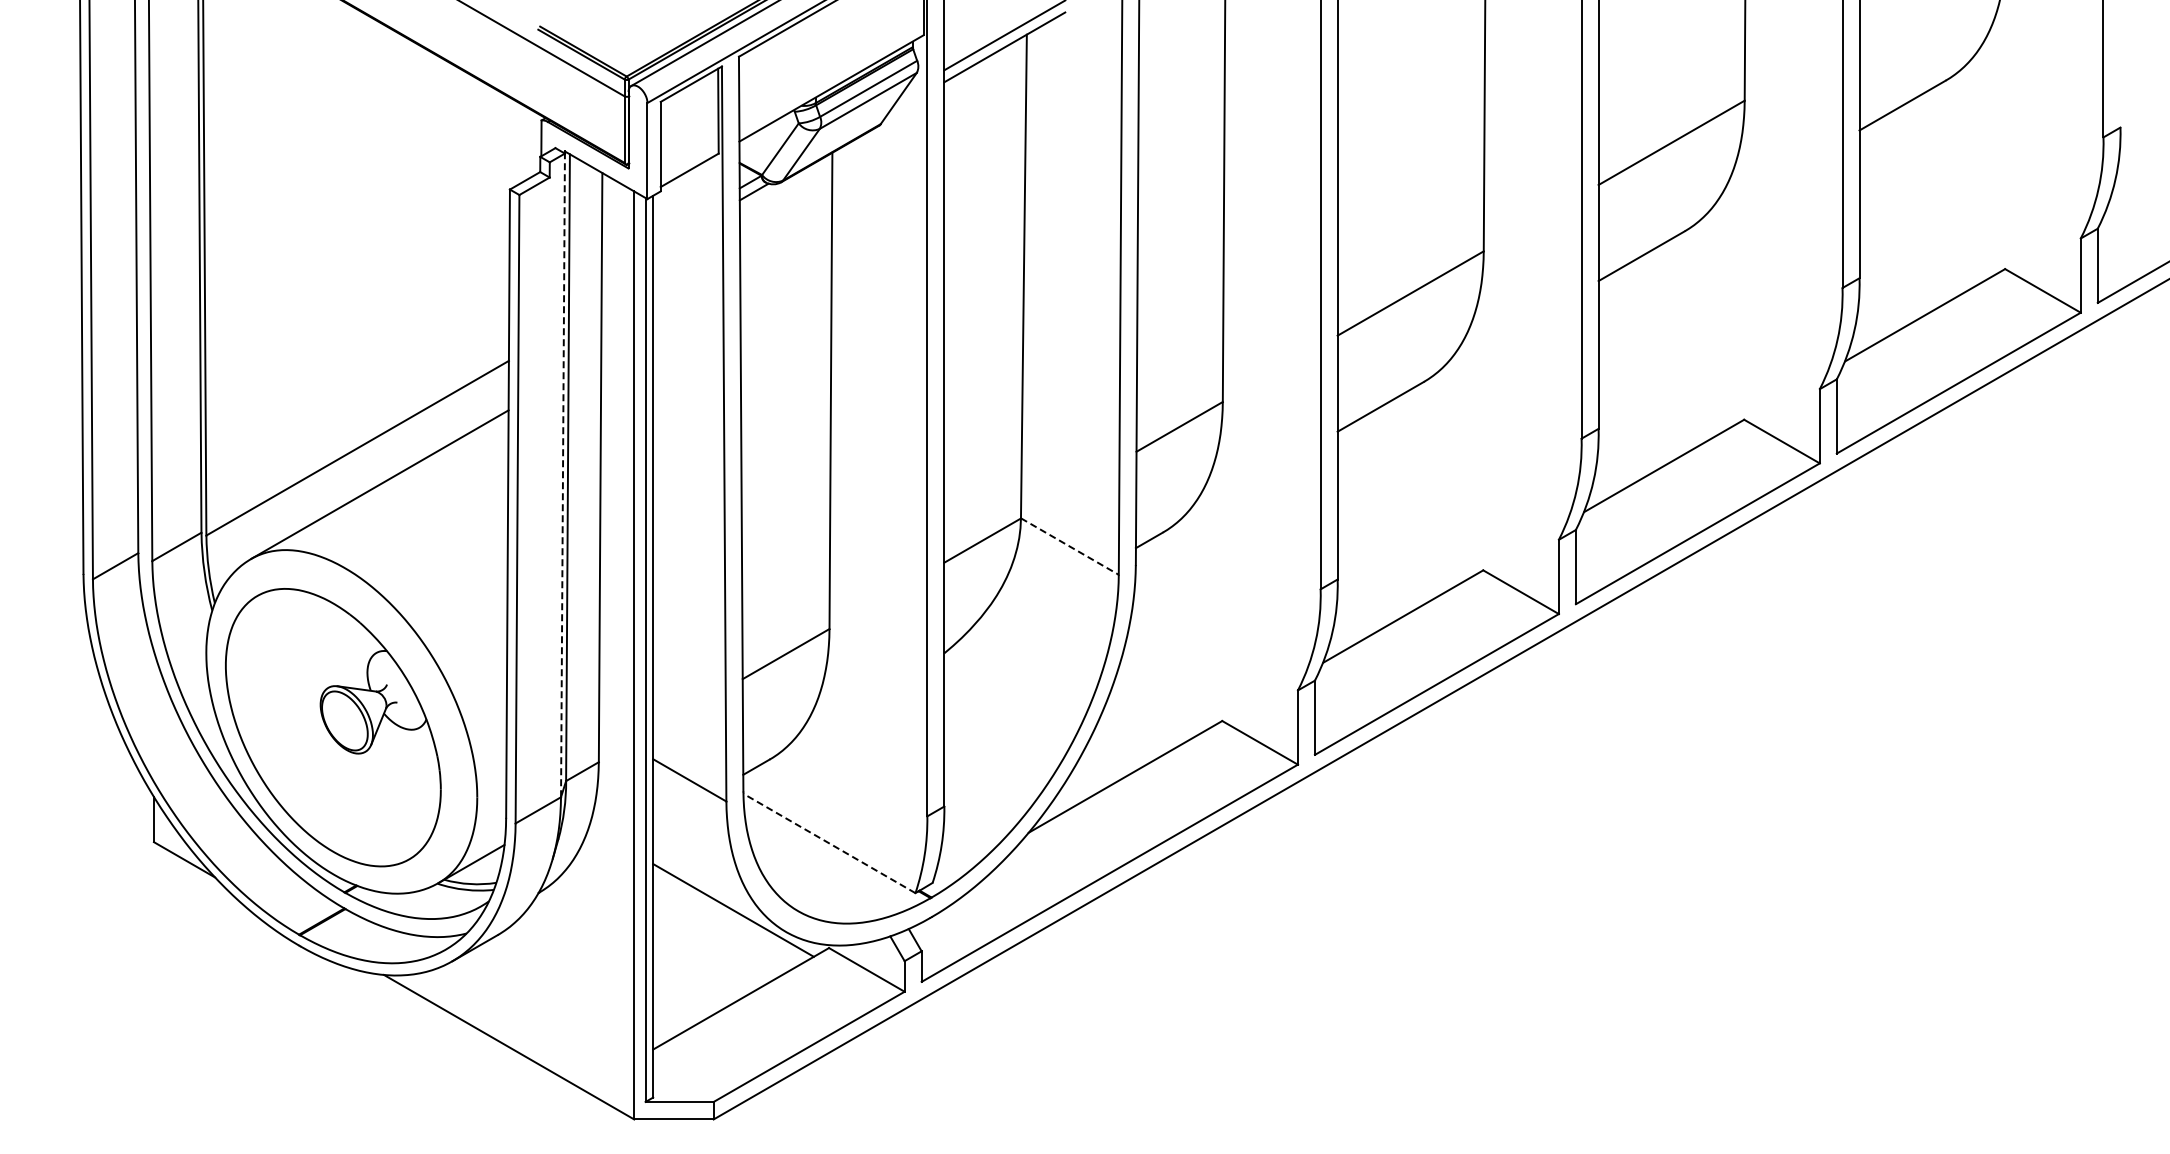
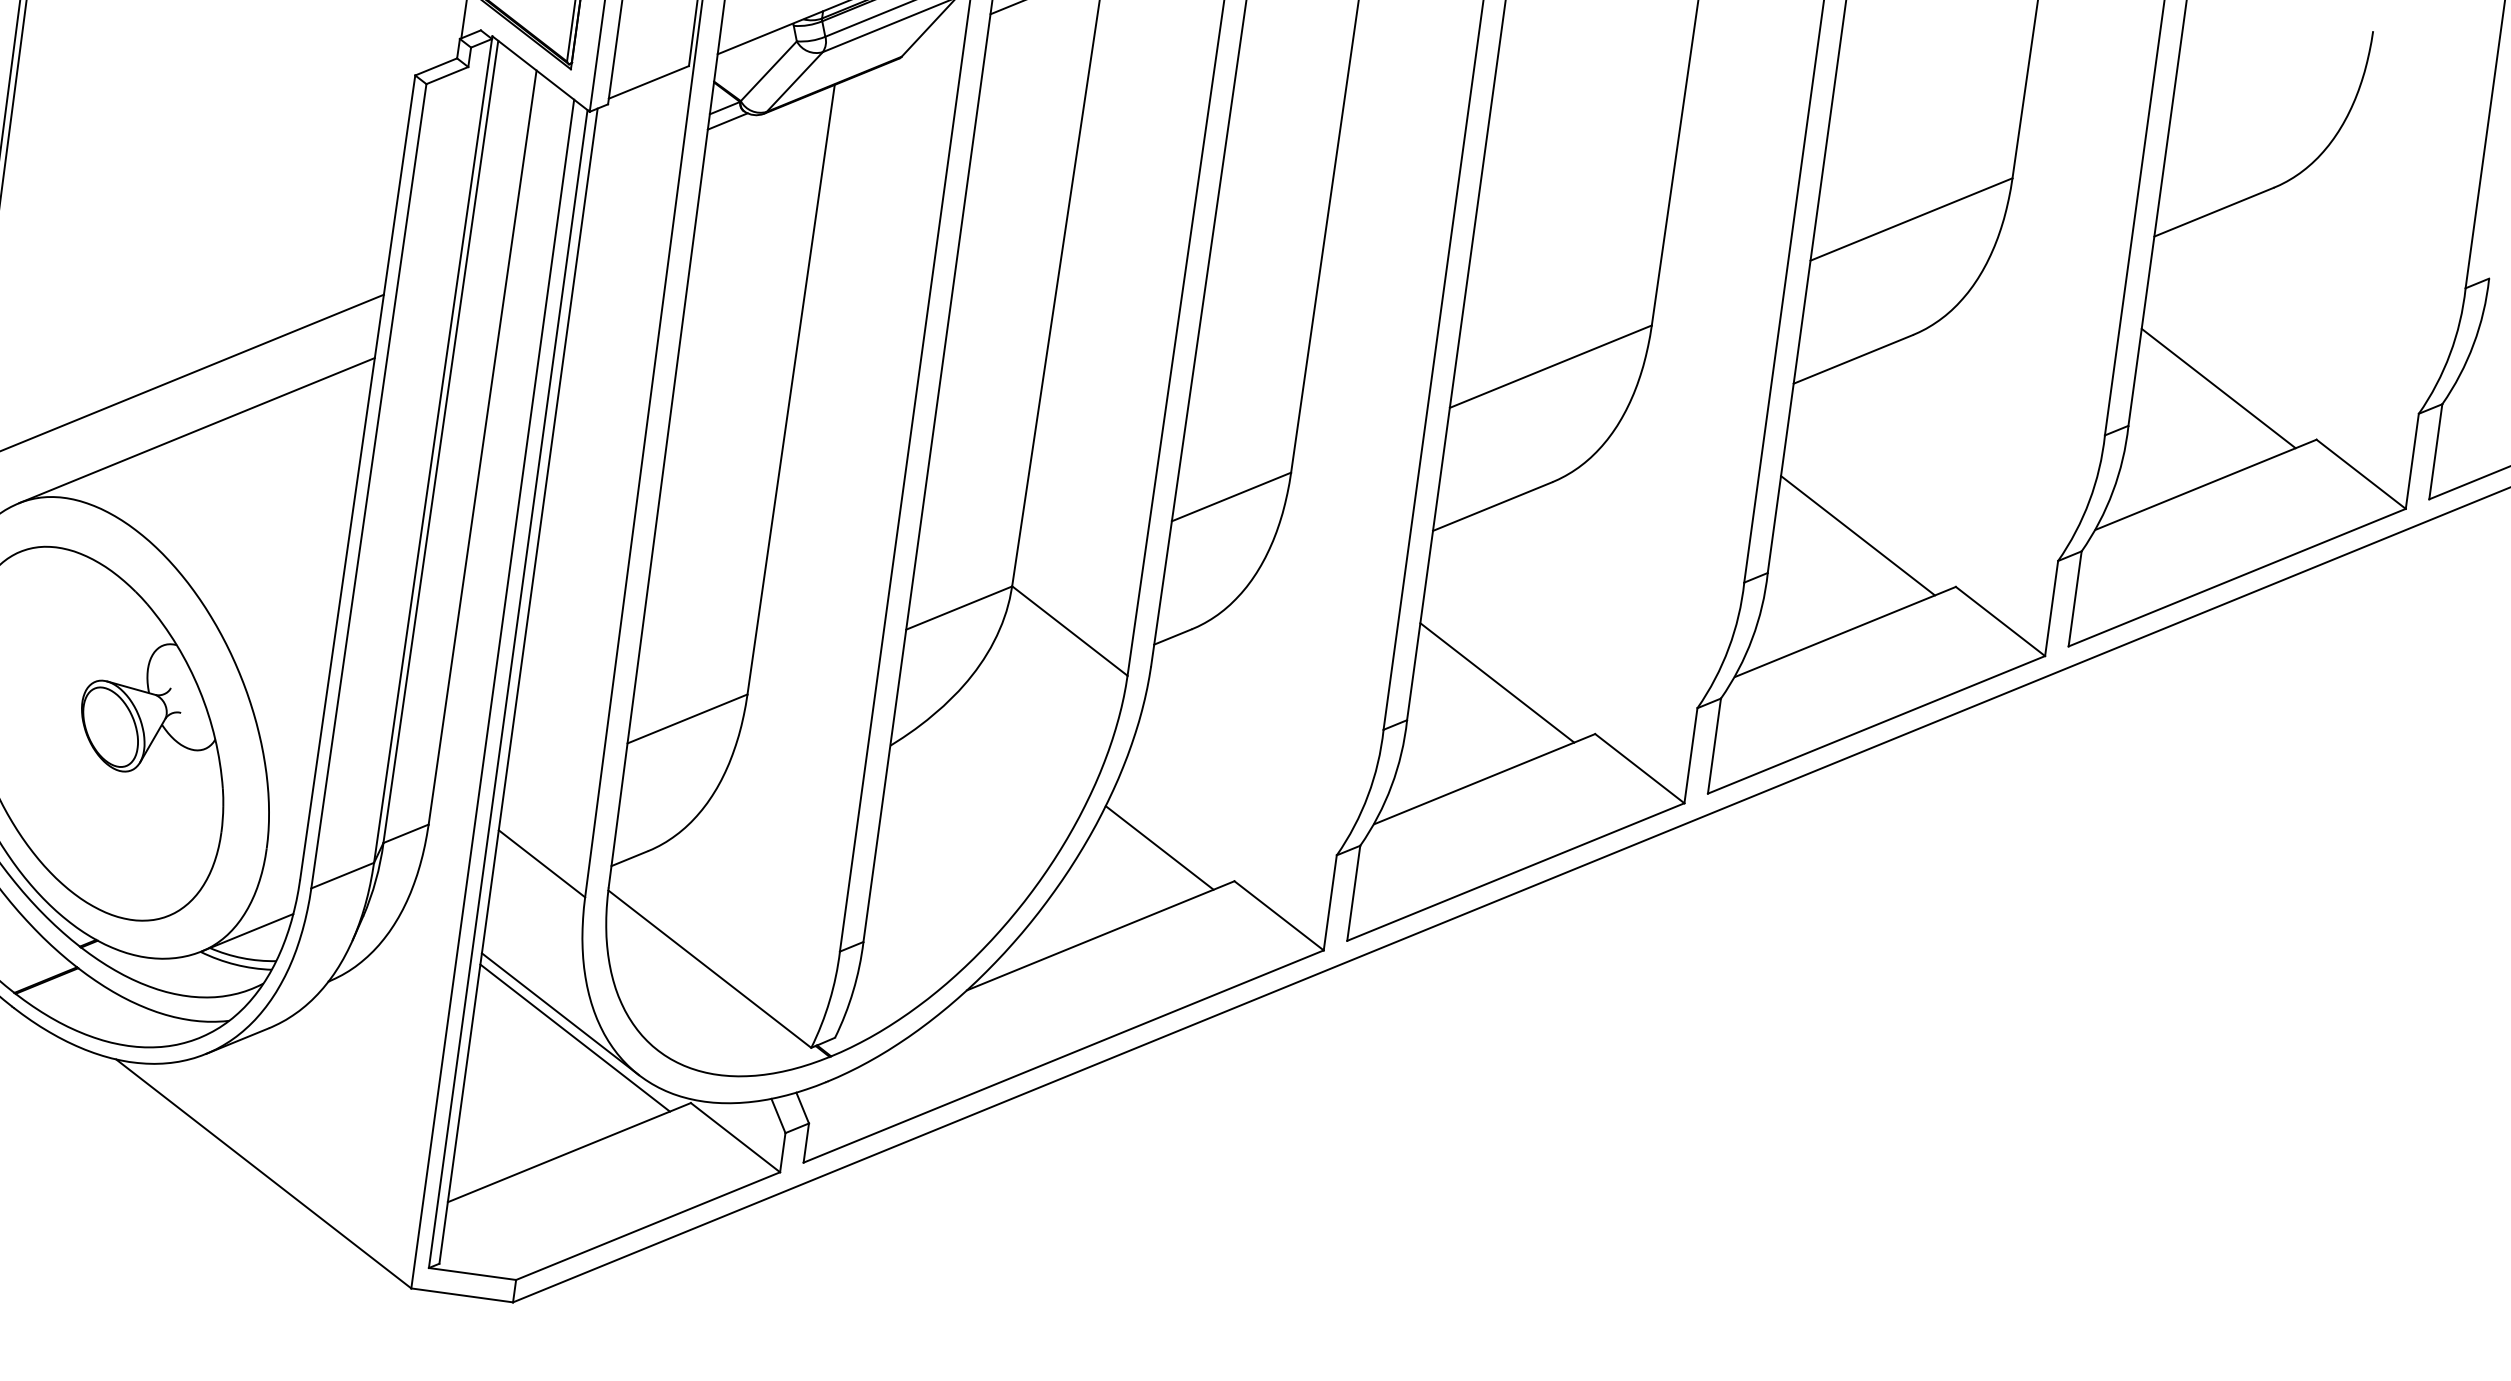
line: (1924, 239) -> (2218, 387), added
line: (1663, 390) -> (1857, 535), added
line: (562, 475) -> (432, 450), dashed -> solid
line: (1402, 541) -> (1496, 682), added
line: (1070, 546) -> (1070, 631), dashed -> solid
line: (1161, 703) -> (1159, 848), added
line: (829, 843) -> (709, 969), dashed -> solid
line: (719, 893) -> (560, 1013), added

